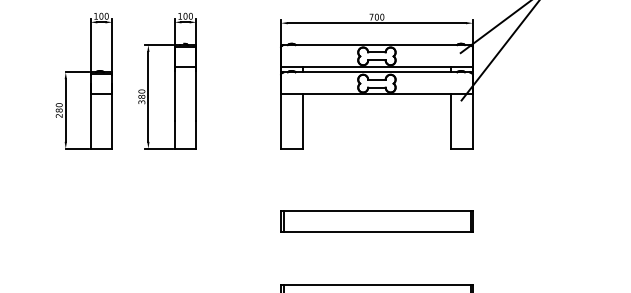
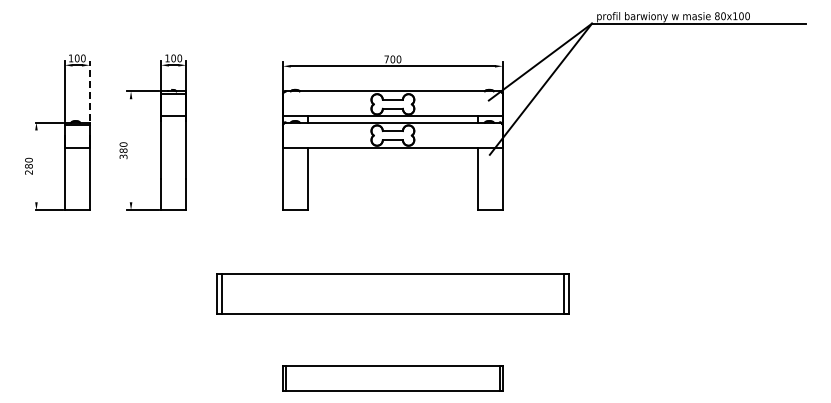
line: (112, 45) -> (89, 91), solid -> dashed
line: (148, 96) -> (131, 150), removed
line: (65, 110) -> (36, 166), removed
part: (376, 221) -> (392, 293), size x1.6

